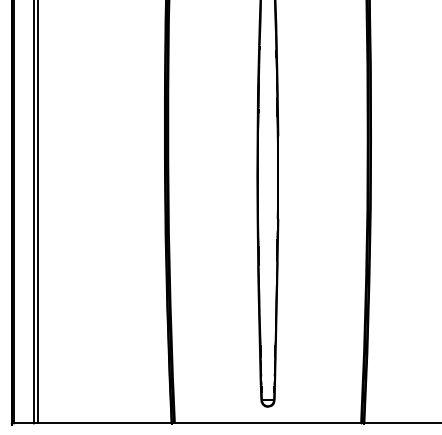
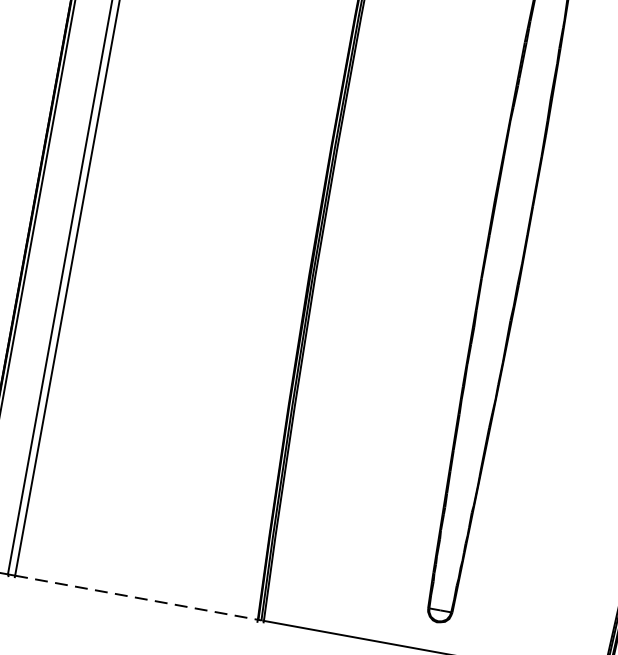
line: (104, 422) -> (136, 596), solid -> dashed

